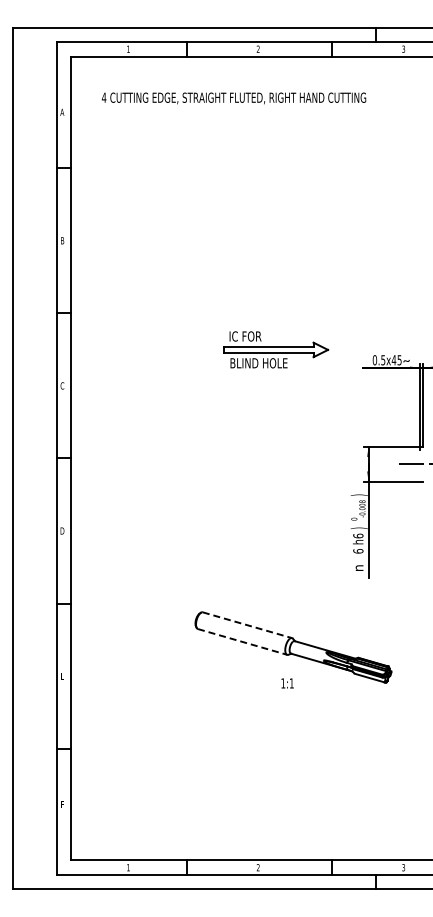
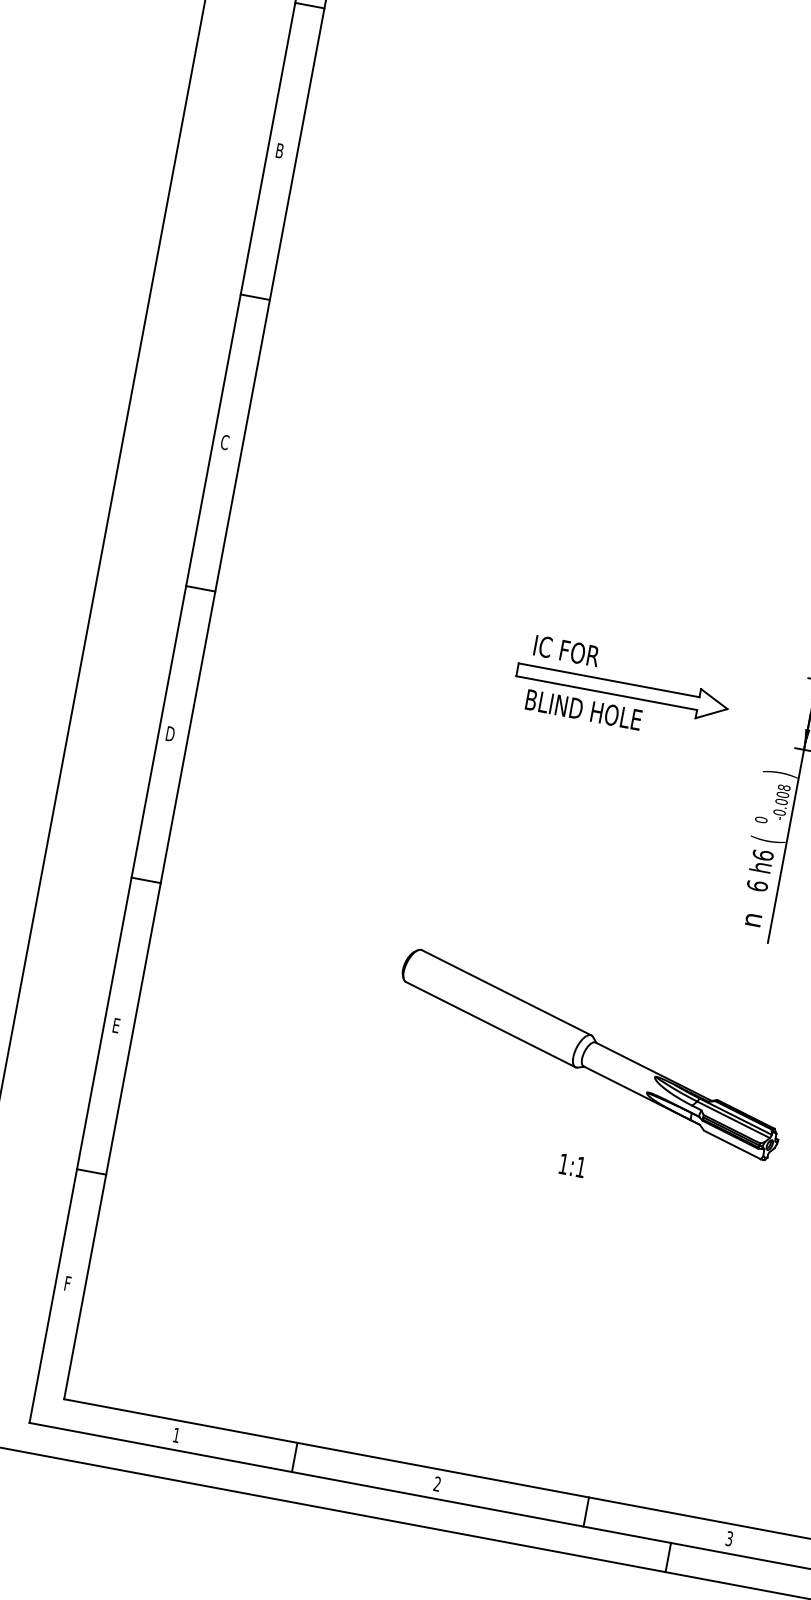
part: (276, 349) -> (624, 688), moved
text: (358, 528) -> (766, 840), ) -> (
line: (247, 625) -> (506, 993), dashed -> solid
line: (243, 642) -> (492, 1026), dashed -> solid
text: (287, 683) -> (572, 1165), moved

